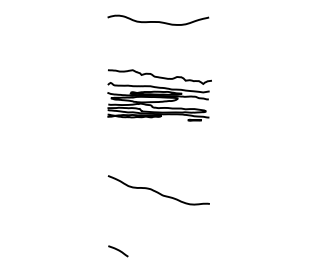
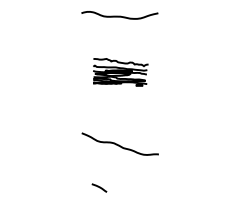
part: (159, 95) -> (120, 72), size x0.7
curve: (118, 251) -> (99, 188), moved

